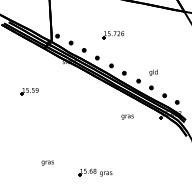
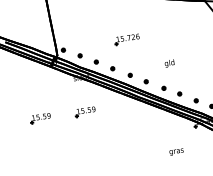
text: (153, 72) -> (169, 63), moved
part: (68, 91) -> (85, 111), added
text: (127, 116) -> (176, 151), moved

